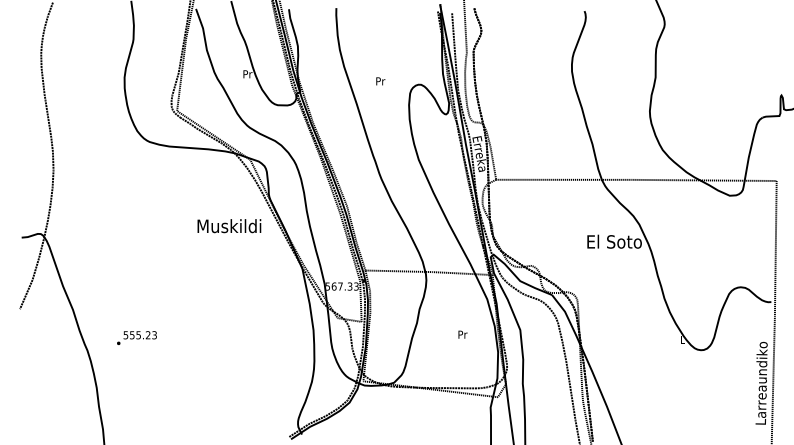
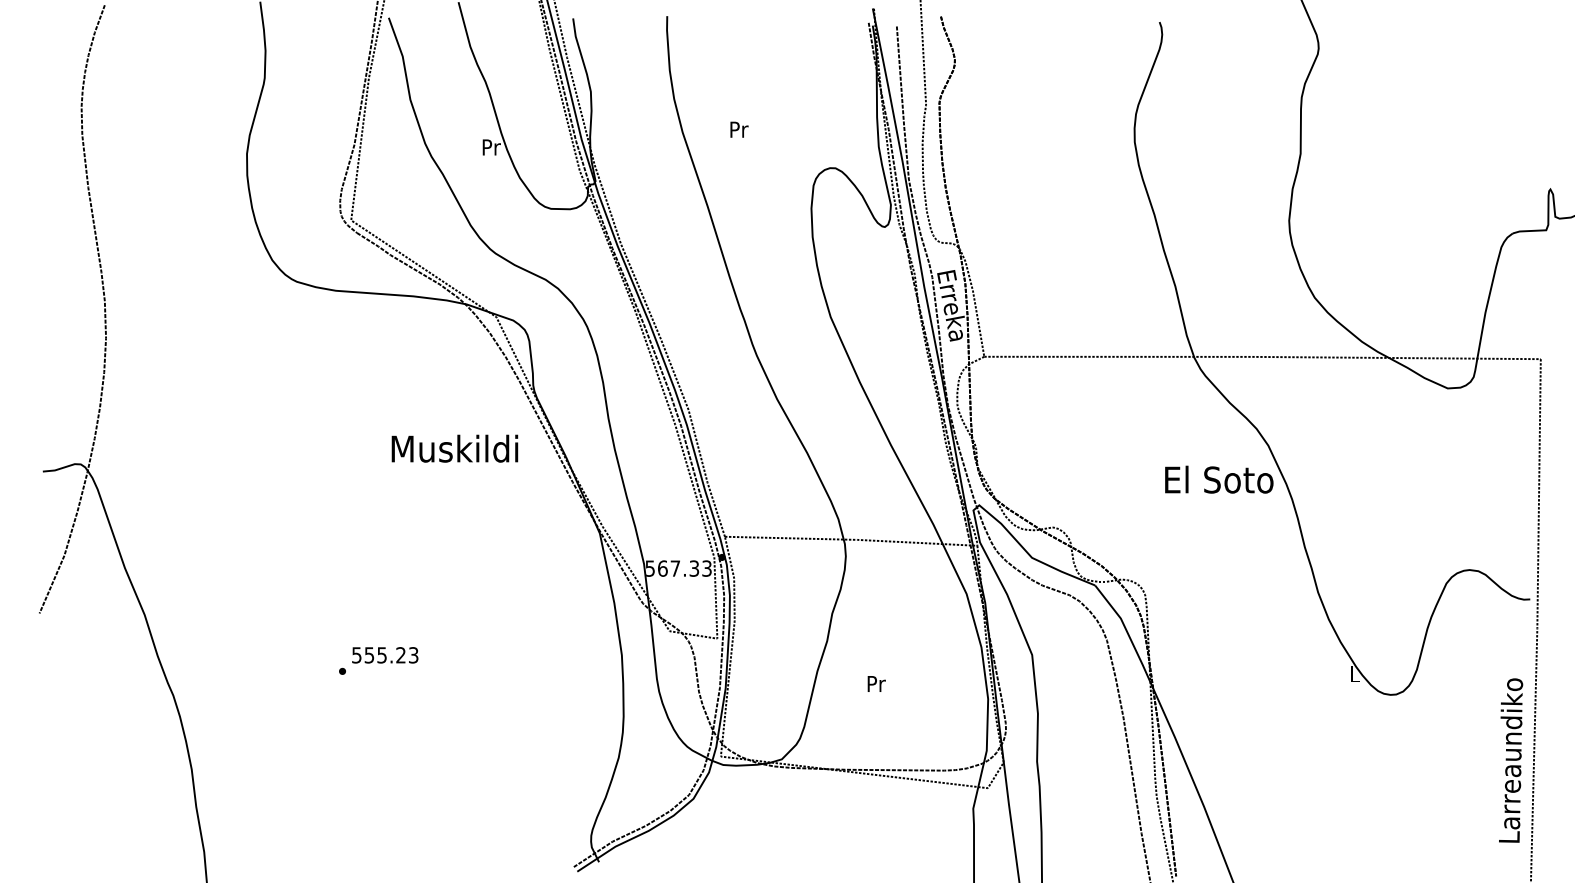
text: (380, 81) -> (738, 129), moved
text: (462, 334) -> (875, 683), moved
text: (136, 337) -> (377, 659), moved

